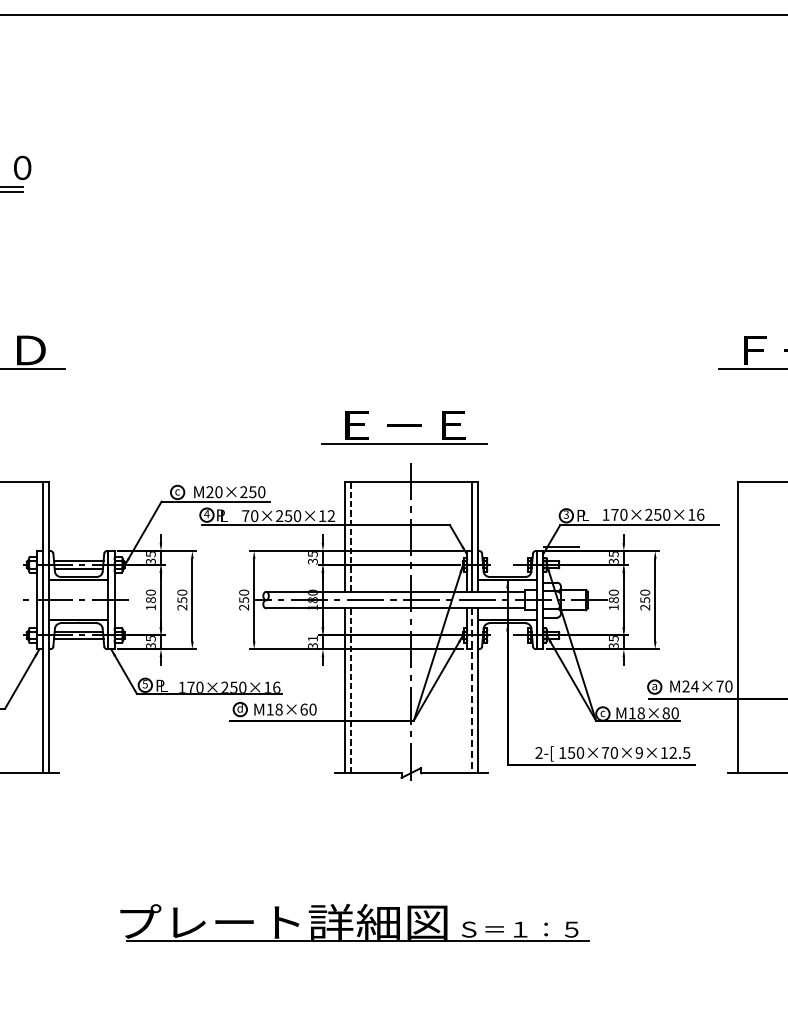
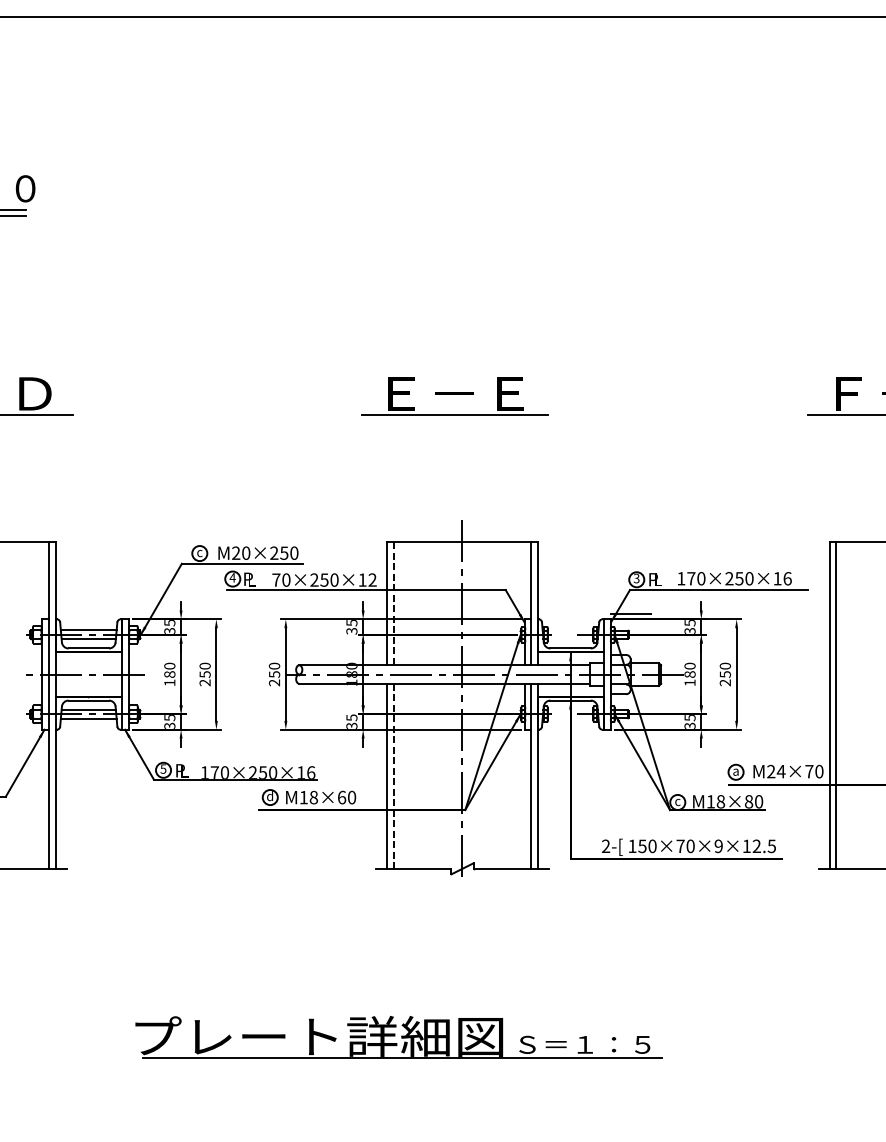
part: (404, 427) -> (454, 396), moved
line: (744, 627) -> (836, 705), added
text: (312, 638) -> (351, 717), 31 -> 35
line: (472, 691) -> (531, 777), dashed -> solid

